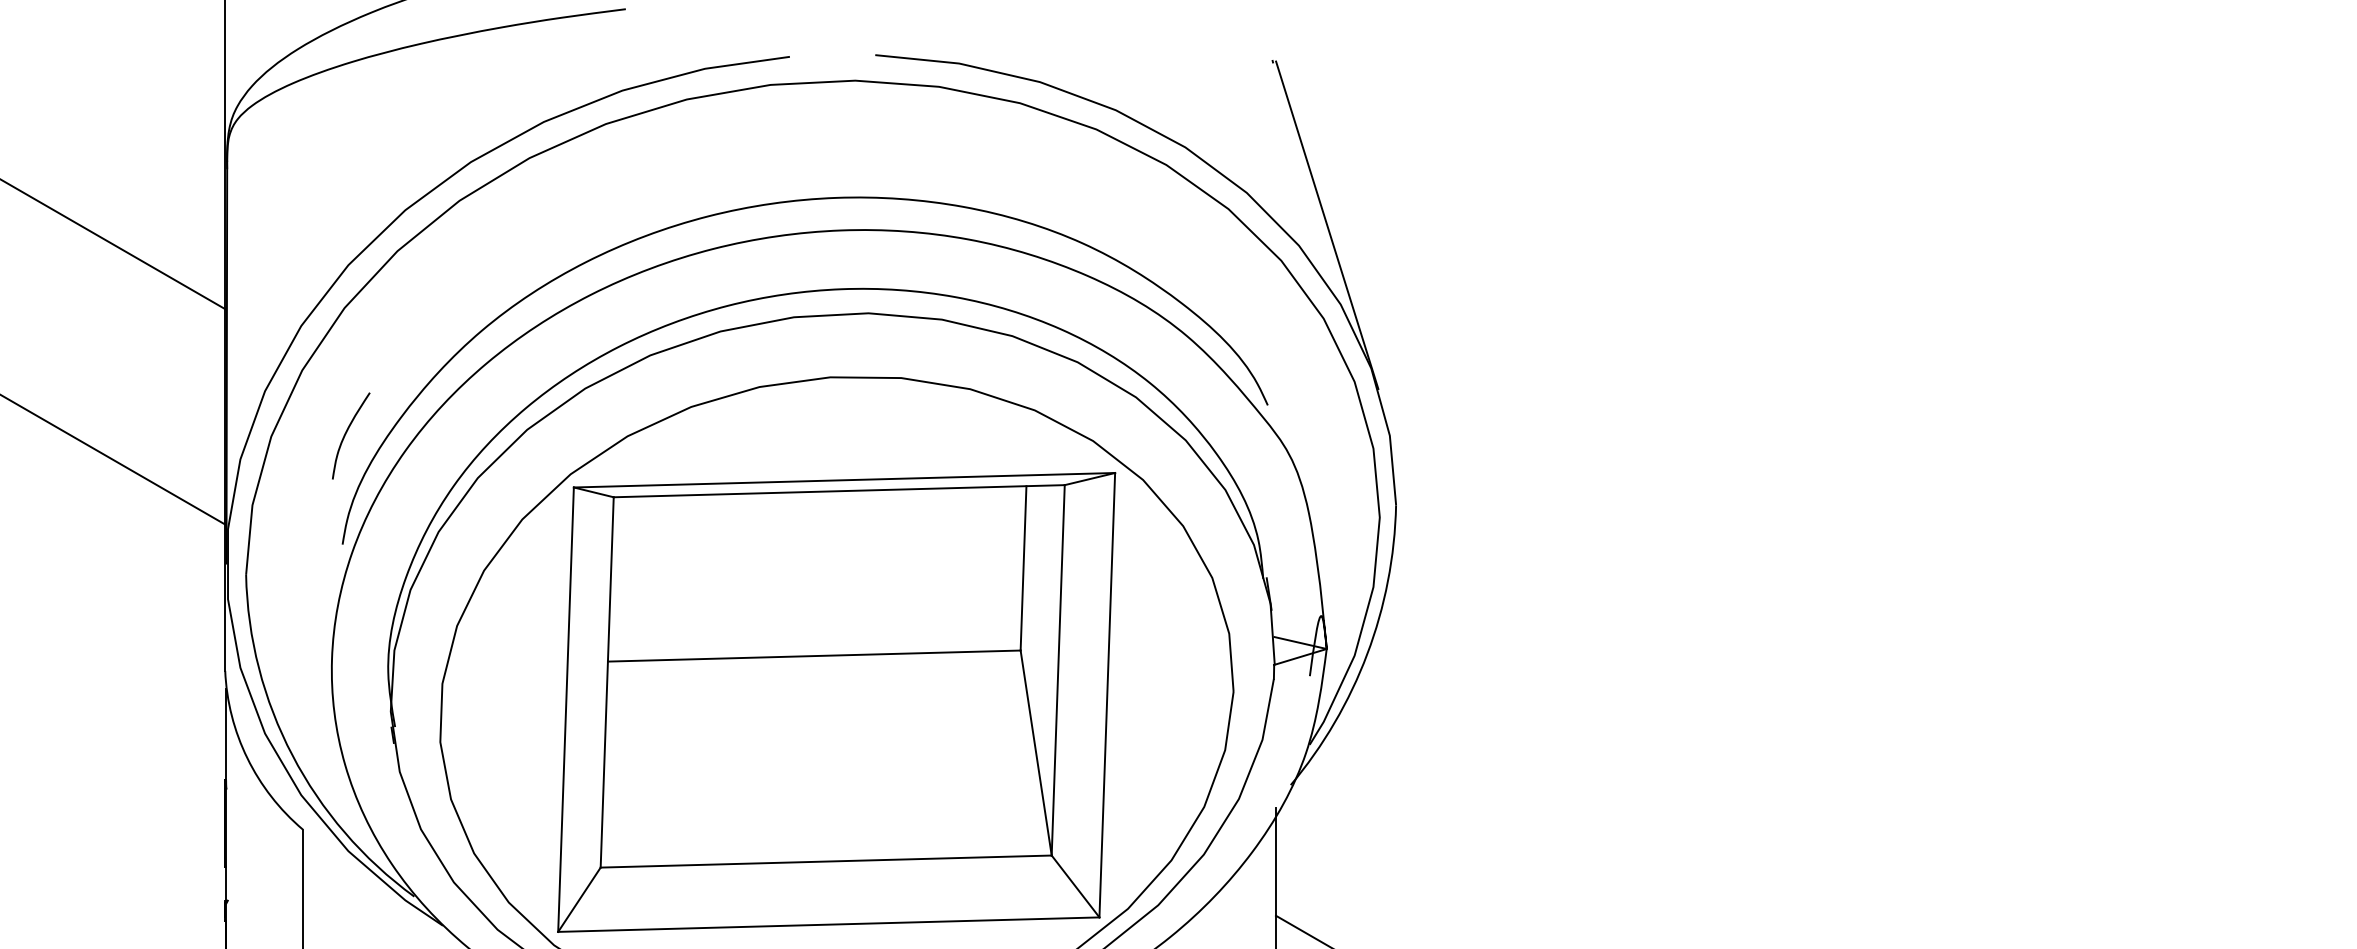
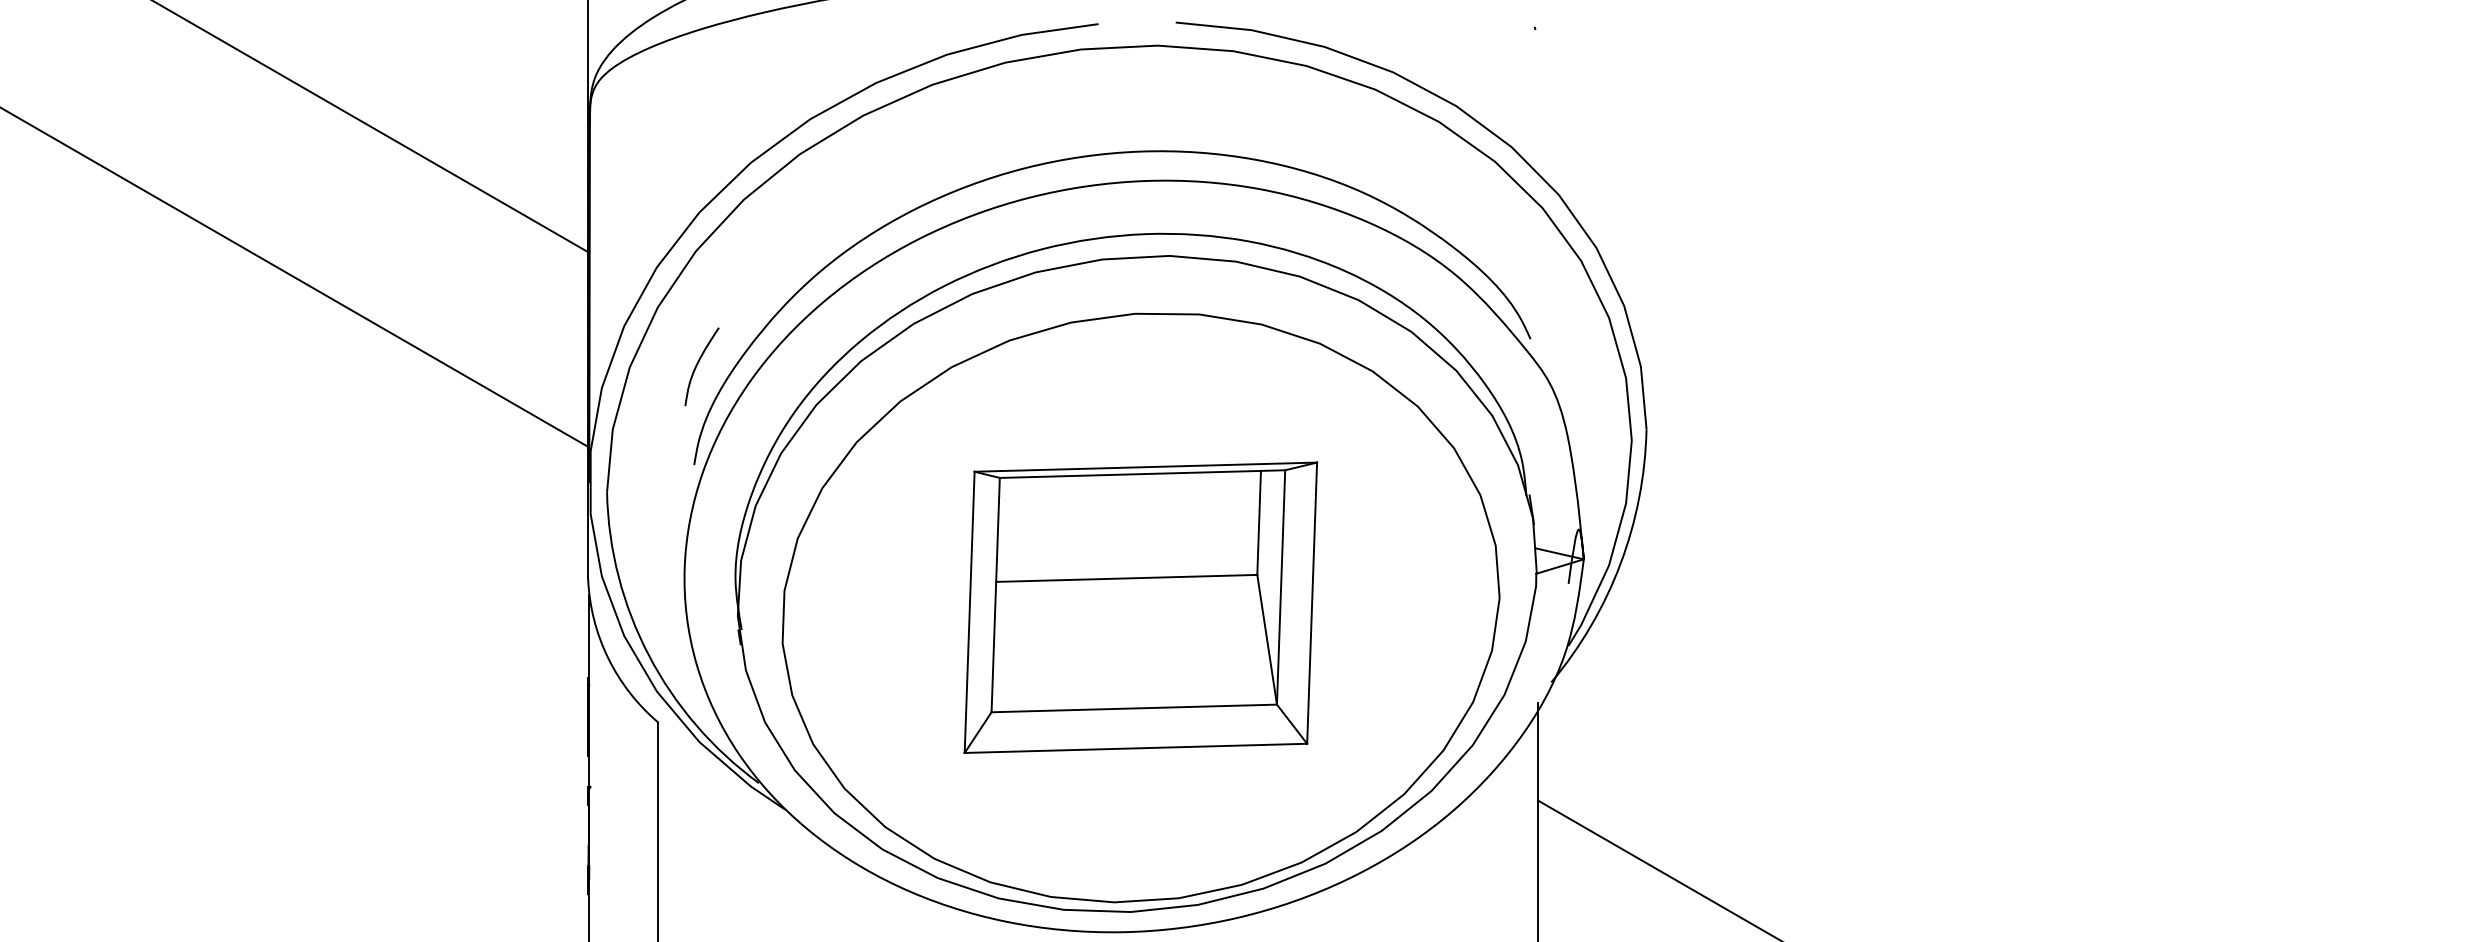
line: (1327, 225) -> (1584, 176), removed
part: (836, 702) -> (1140, 607), size x0.7

